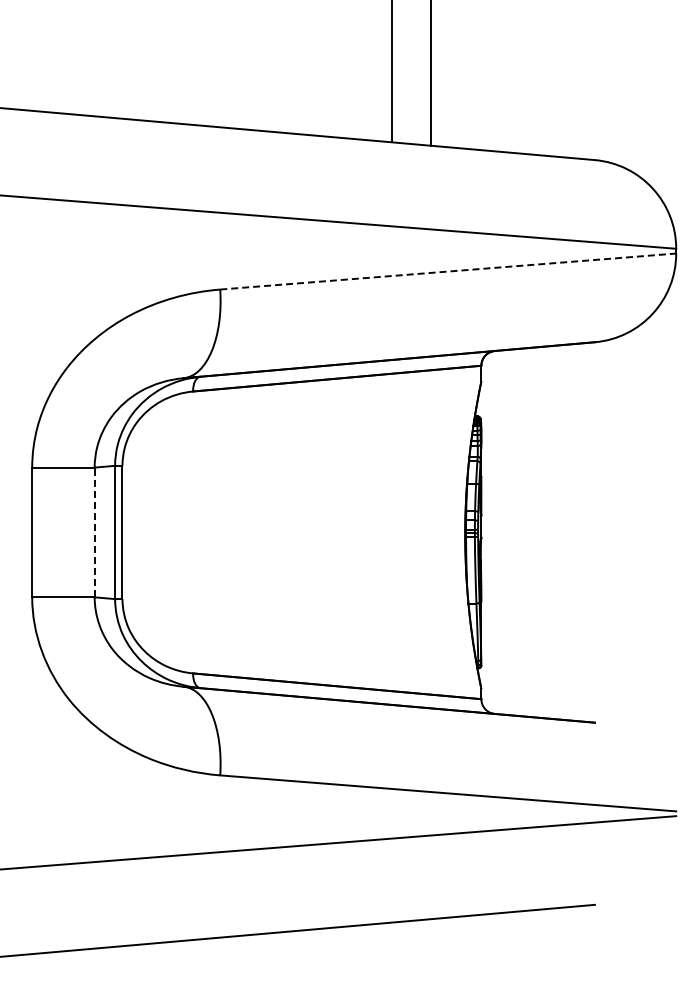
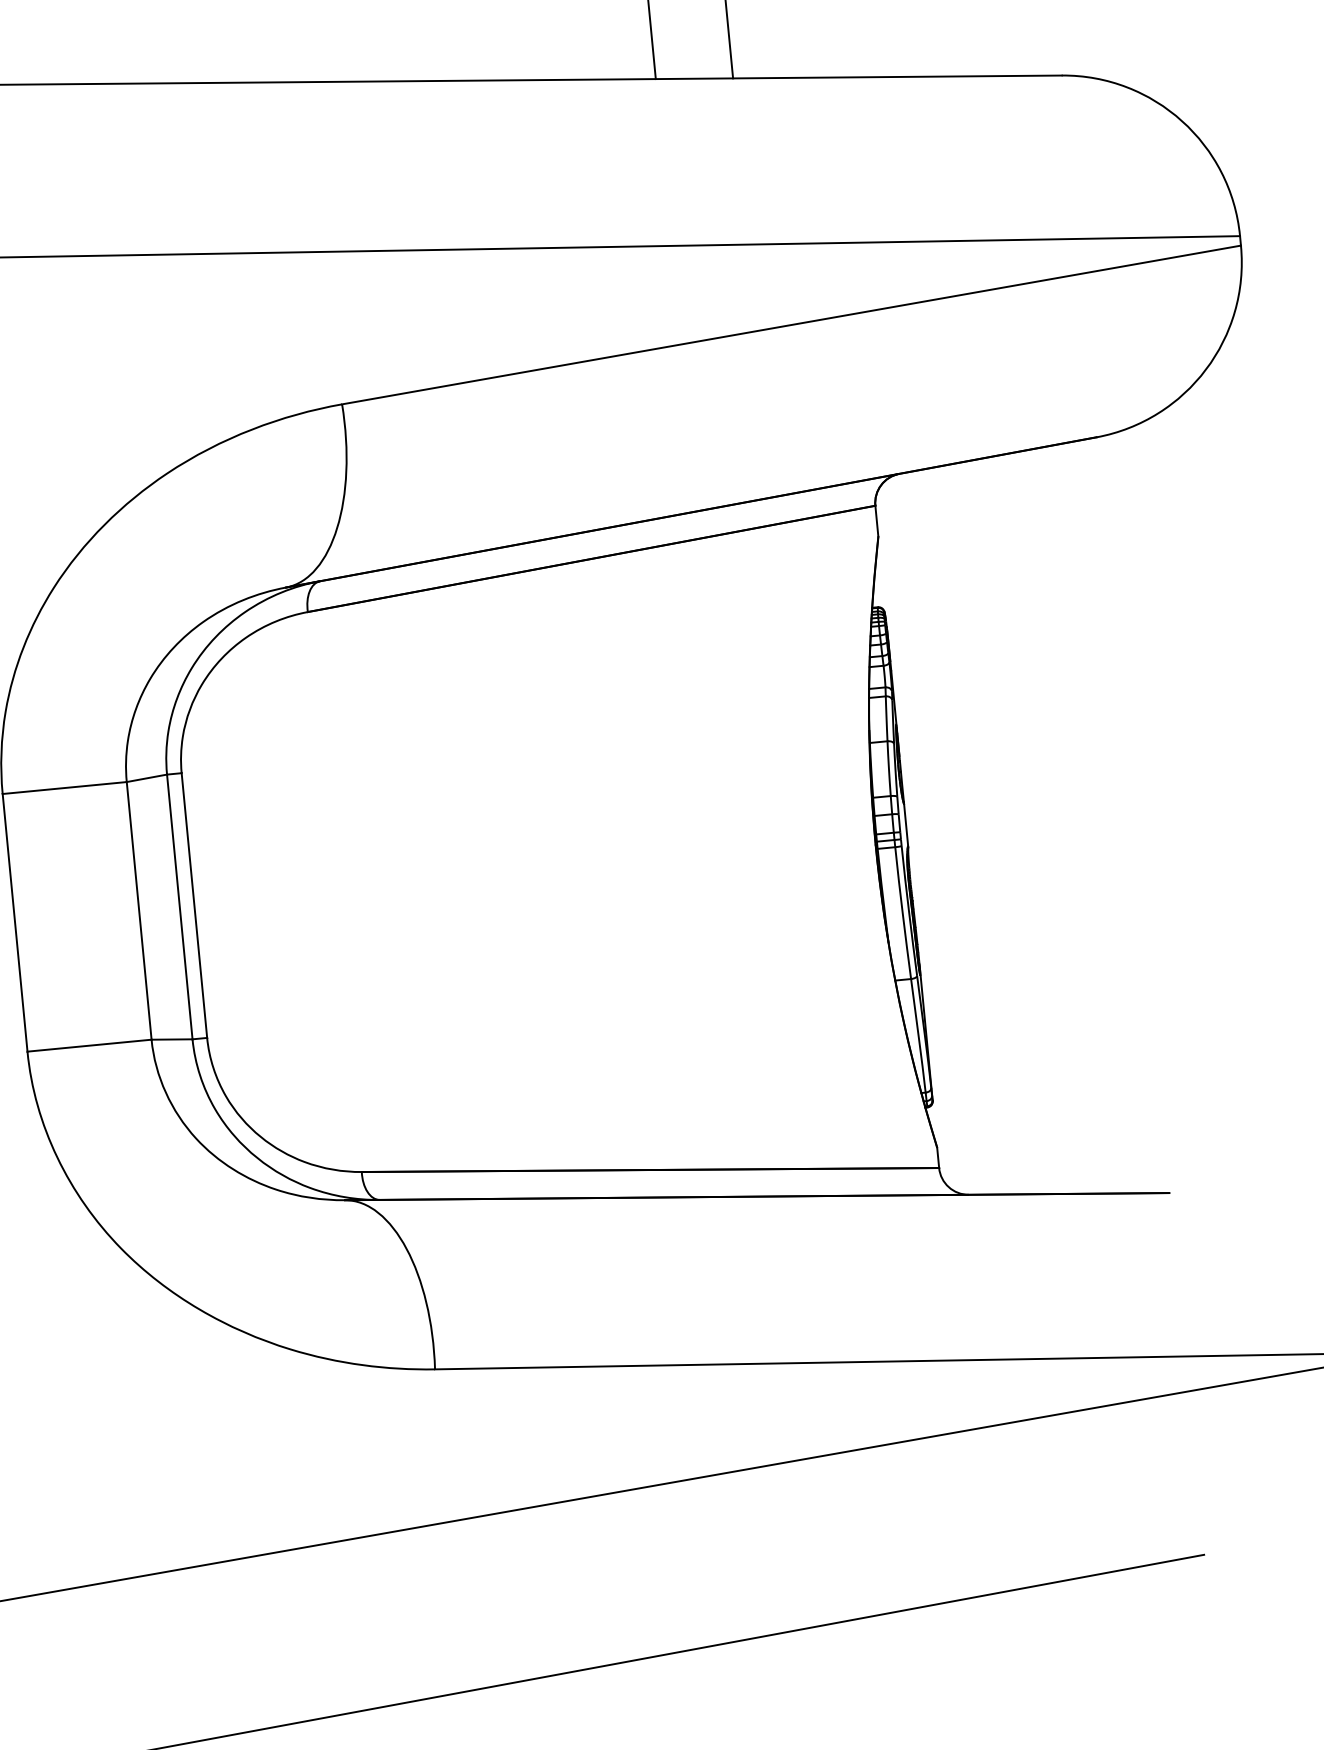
line: (448, 271) -> (792, 324), dashed -> solid
line: (94, 532) -> (138, 910), dashed -> solid

